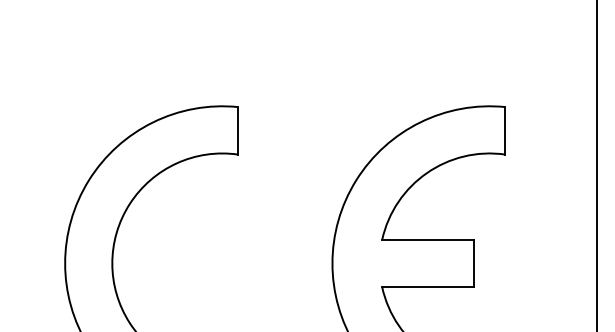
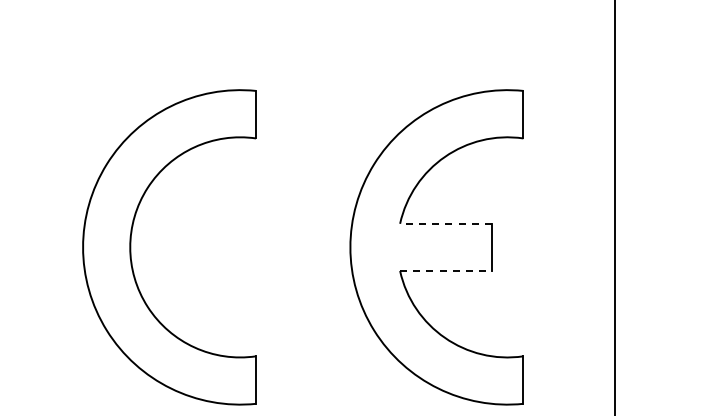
line: (428, 239) -> (446, 223), solid -> dashed
line: (428, 286) -> (446, 270), solid -> dashed

